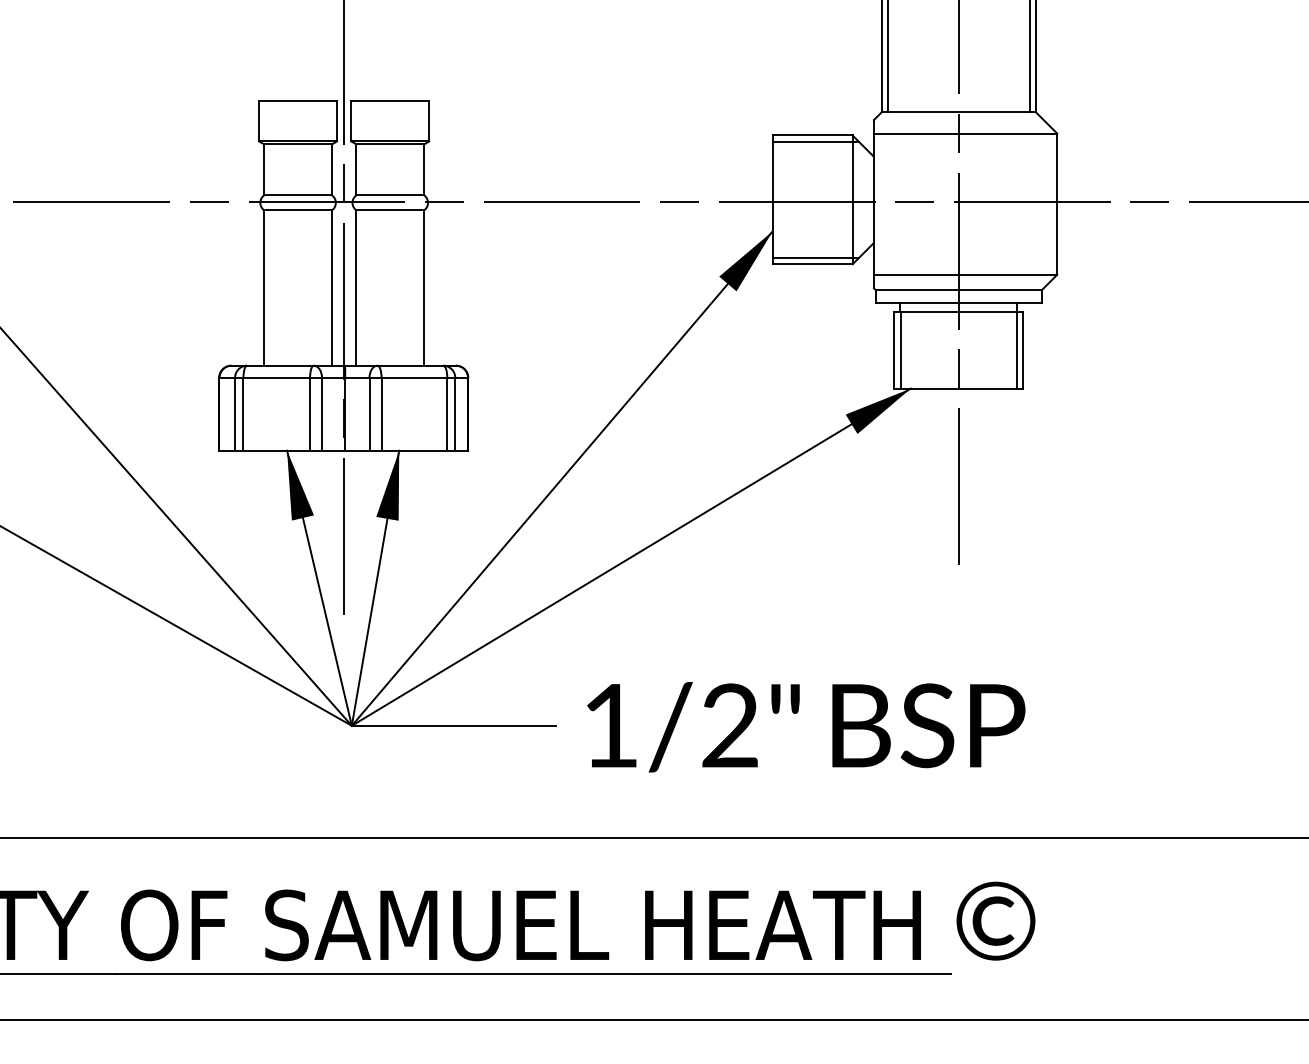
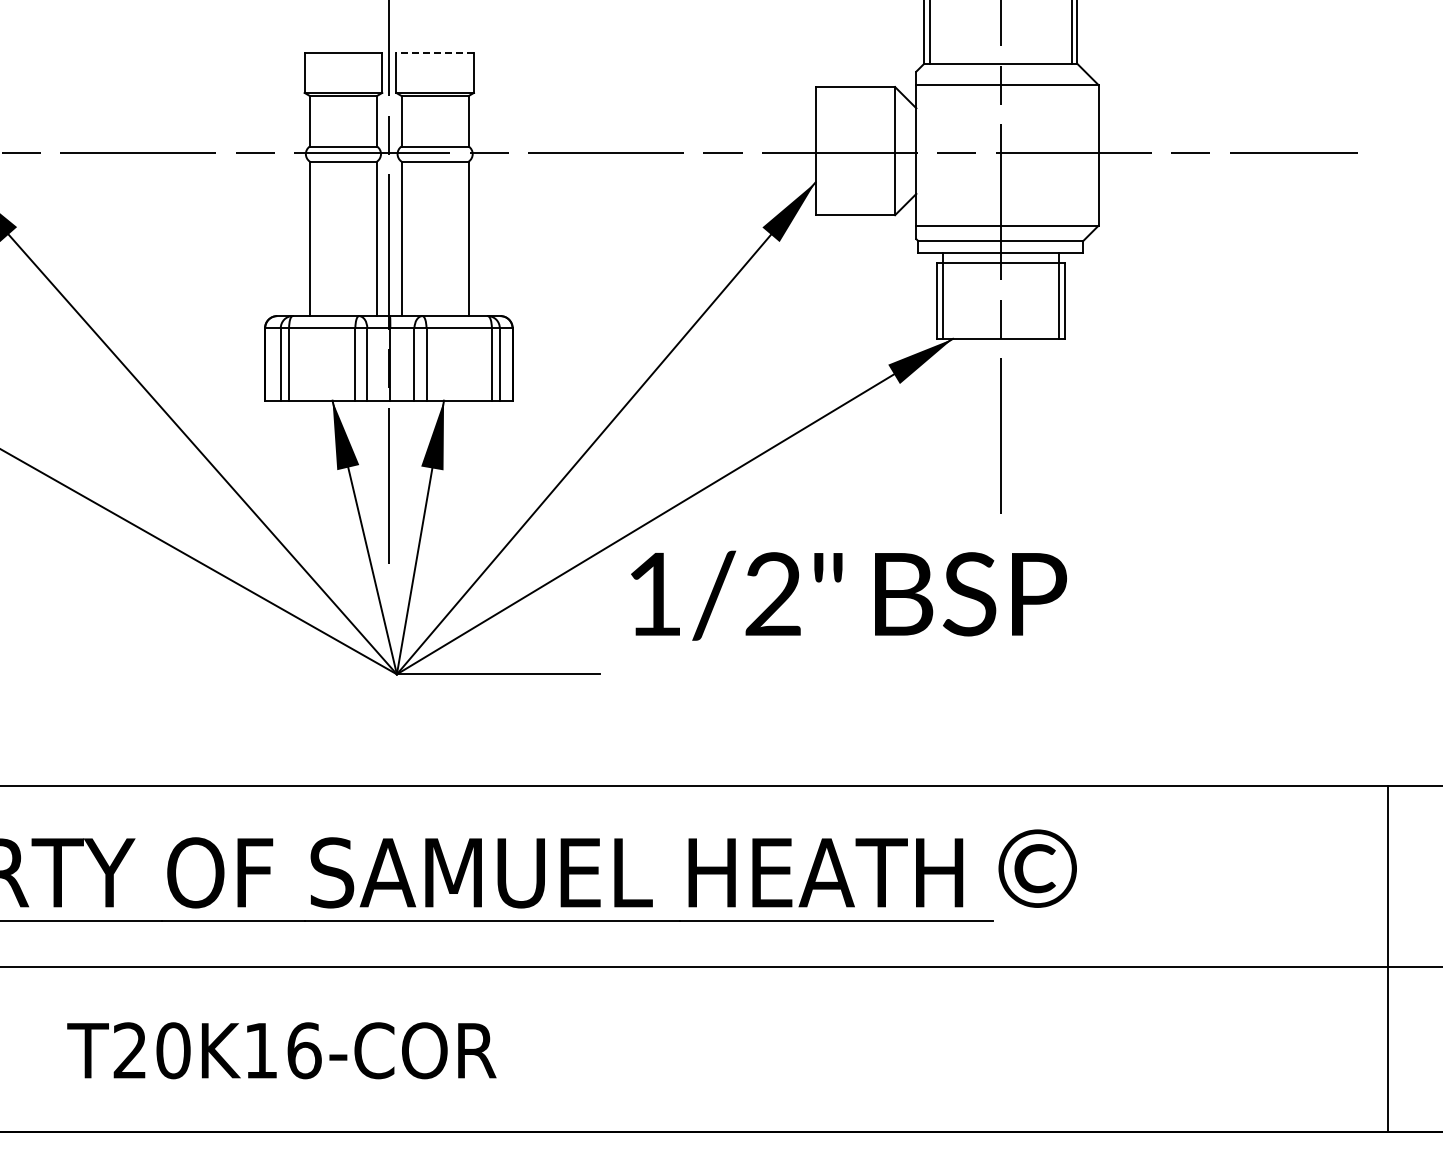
line: (390, 101) -> (435, 53), solid -> dashed
line: (815, 141) -> (858, 93), removed
line: (815, 257) -> (858, 208), removed
text: (805, 726) -> (848, 595), moved

